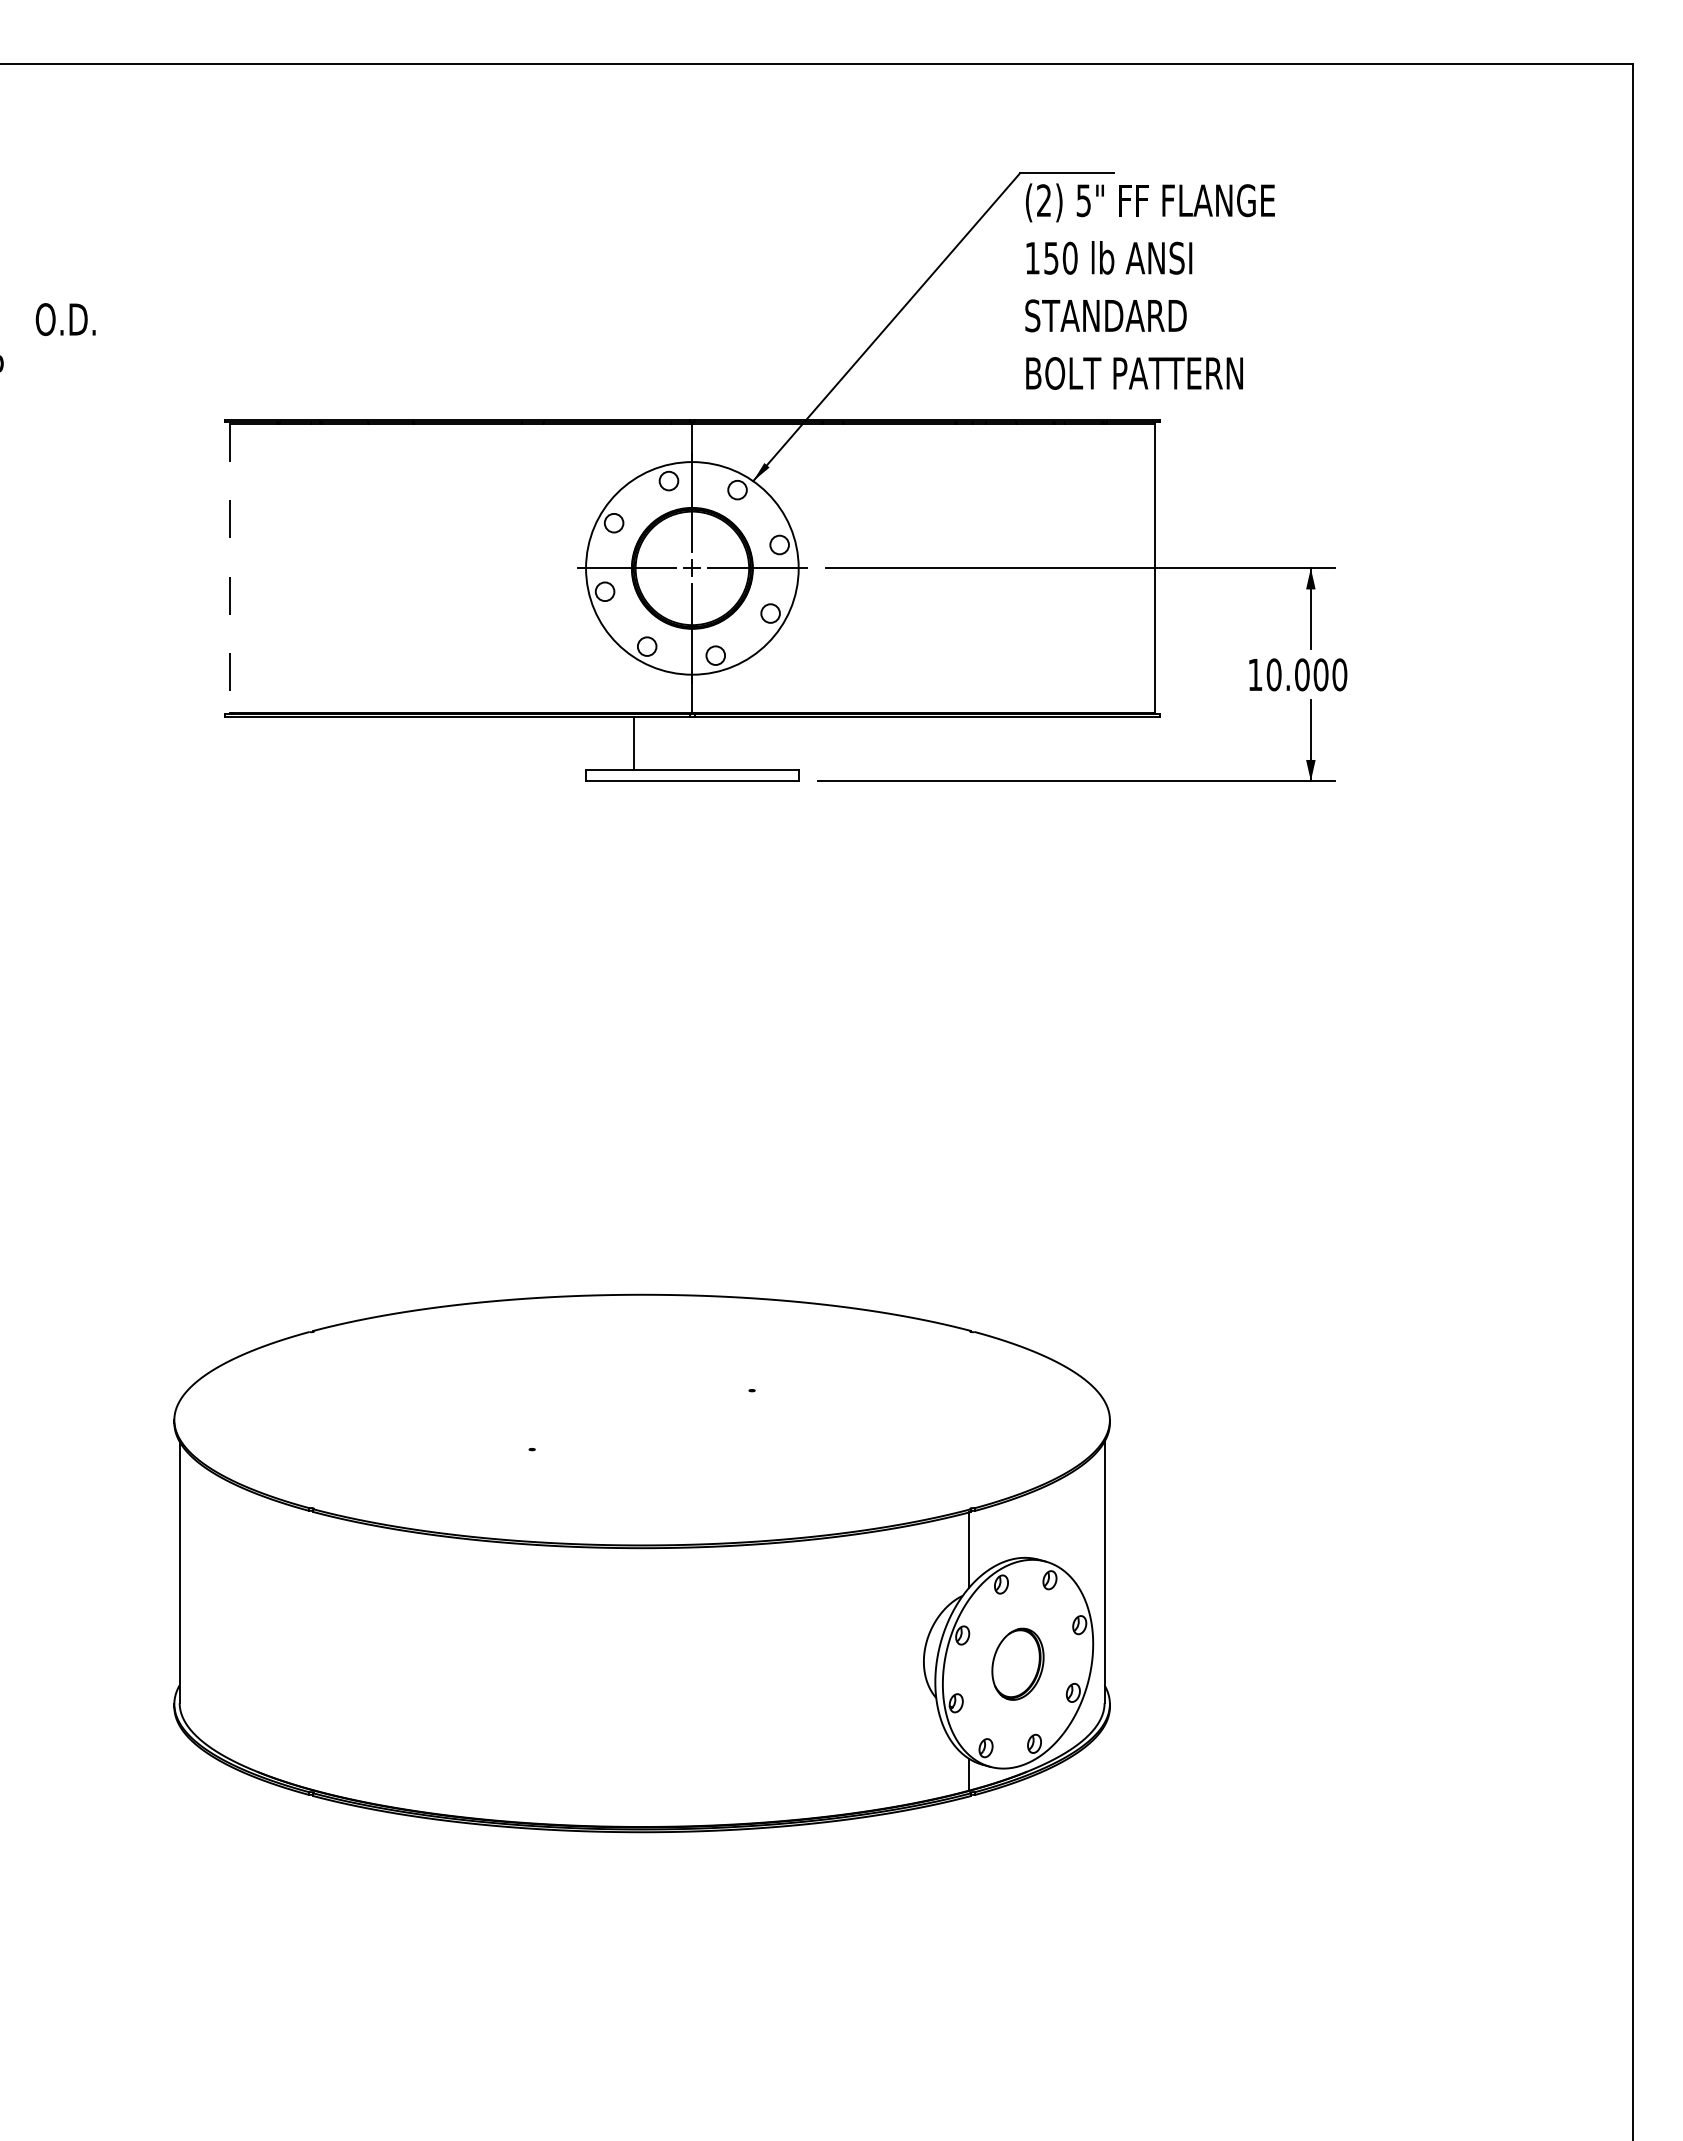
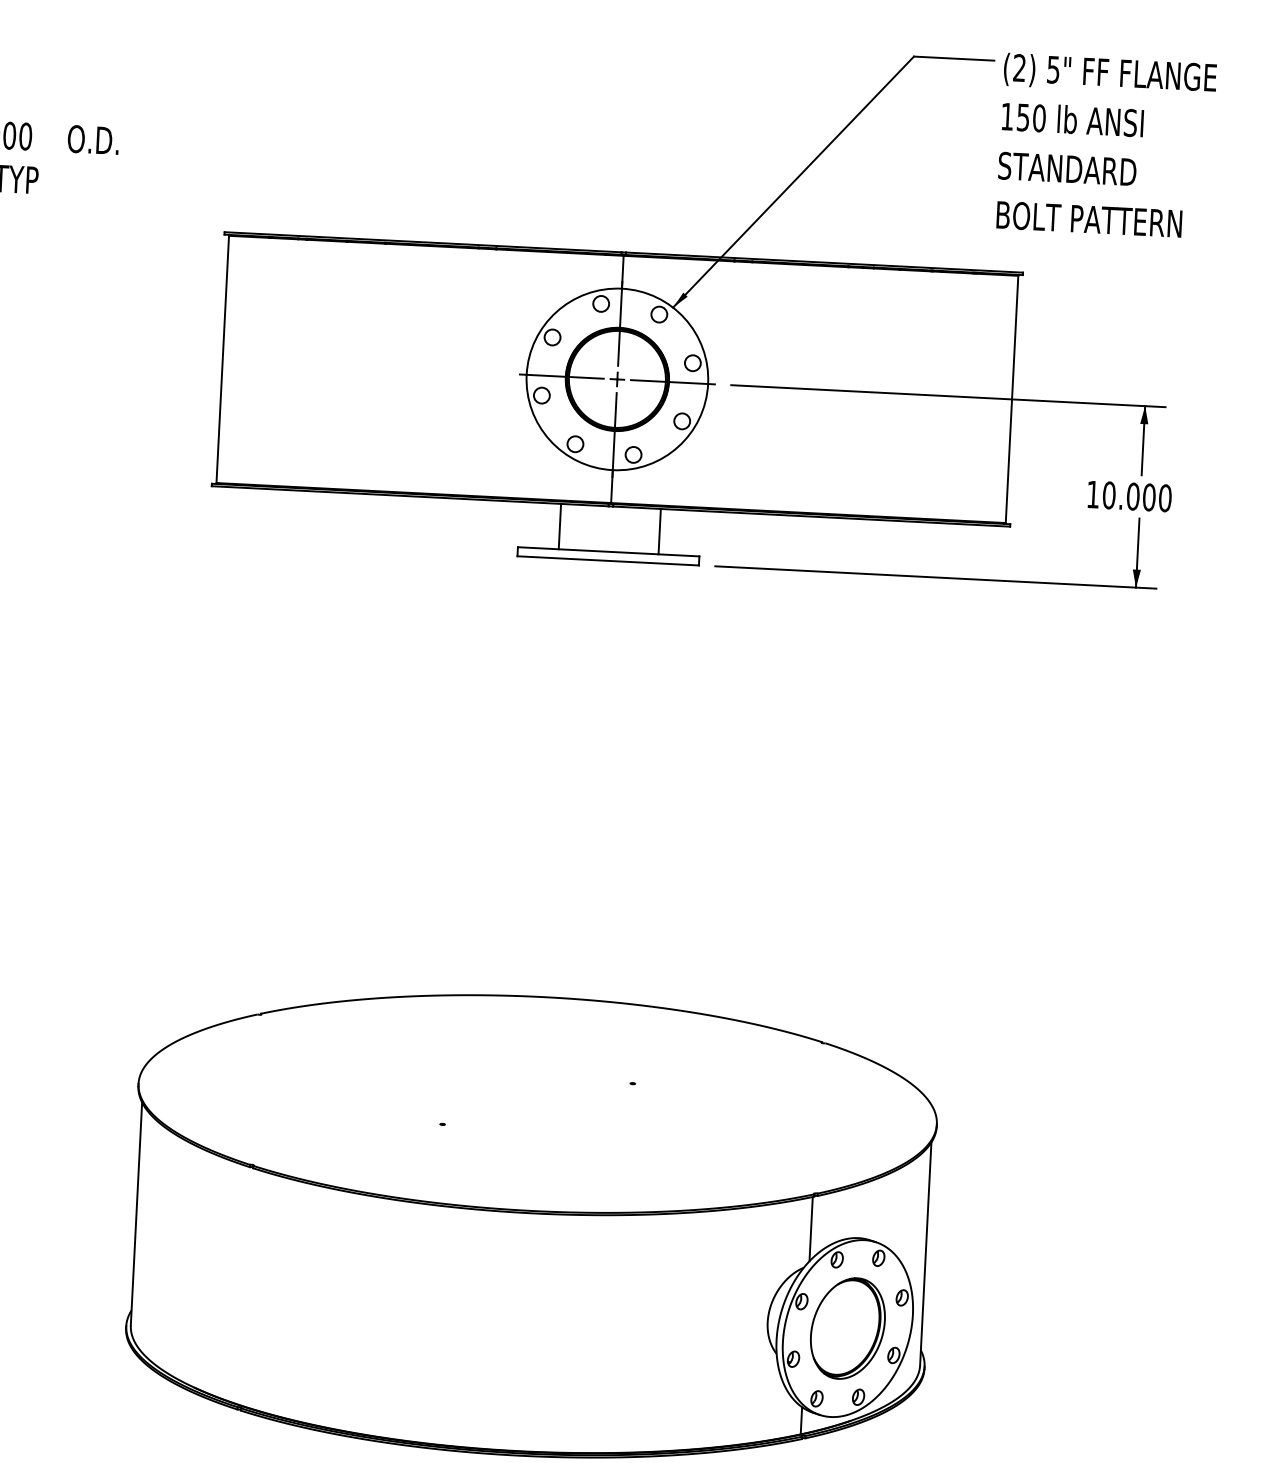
text: (1149, 286) -> (1105, 145), moved
line: (229, 568) -> (222, 359), dashed -> solid
line: (750, 743) -> (659, 531), added
part: (1017, 1664) -> (847, 1328), size x1.67

